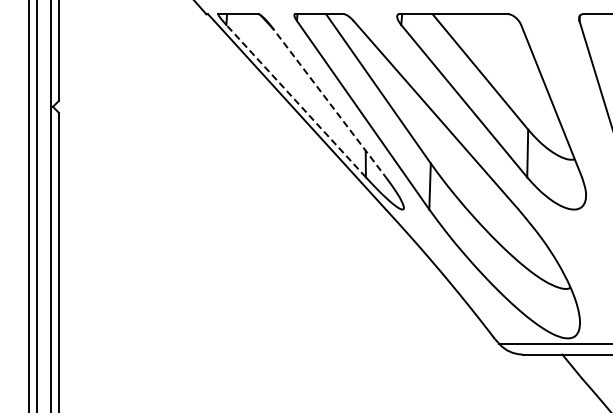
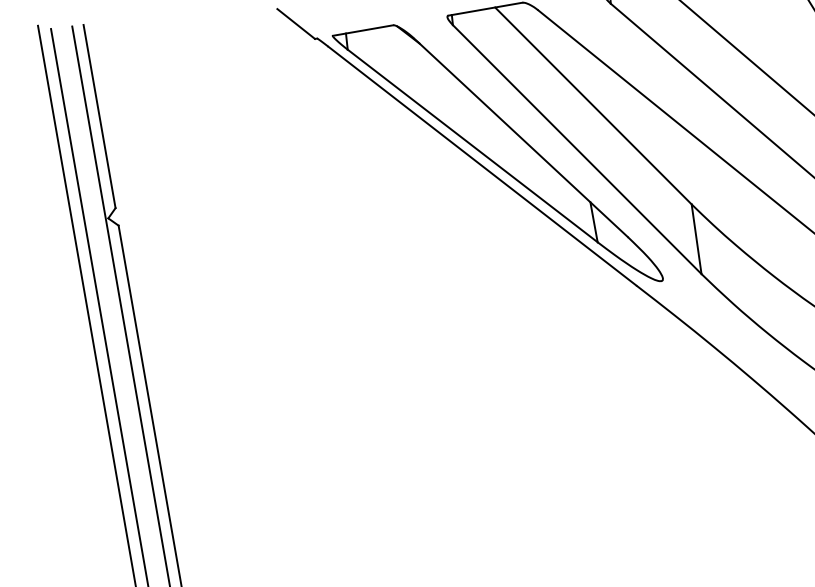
line: (295, 100) -> (471, 145), dashed -> solid
line: (328, 101) -> (521, 137), dashed -> solid

